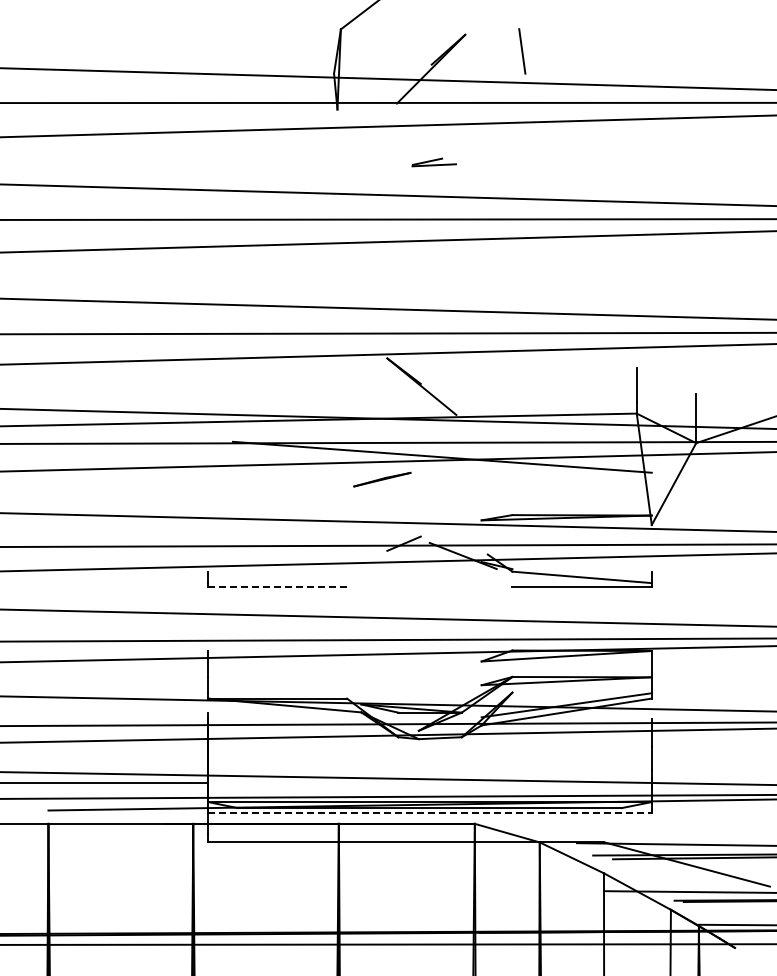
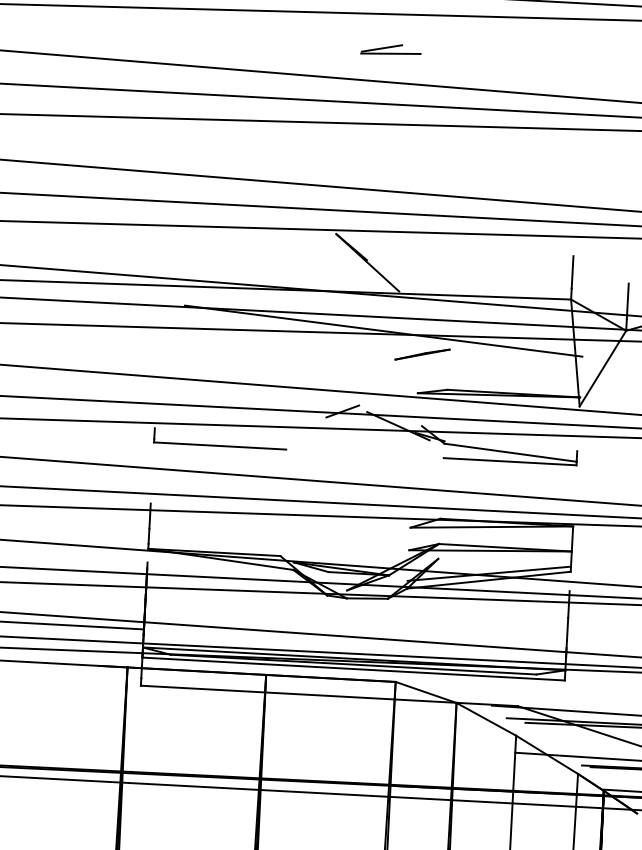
part: (434, 162) -> (391, 49), size x1.43
line: (382, 479) -> (422, 354), moved
line: (277, 586) -> (219, 445), dashed -> solid
line: (430, 812) -> (354, 668), dashed -> solid

